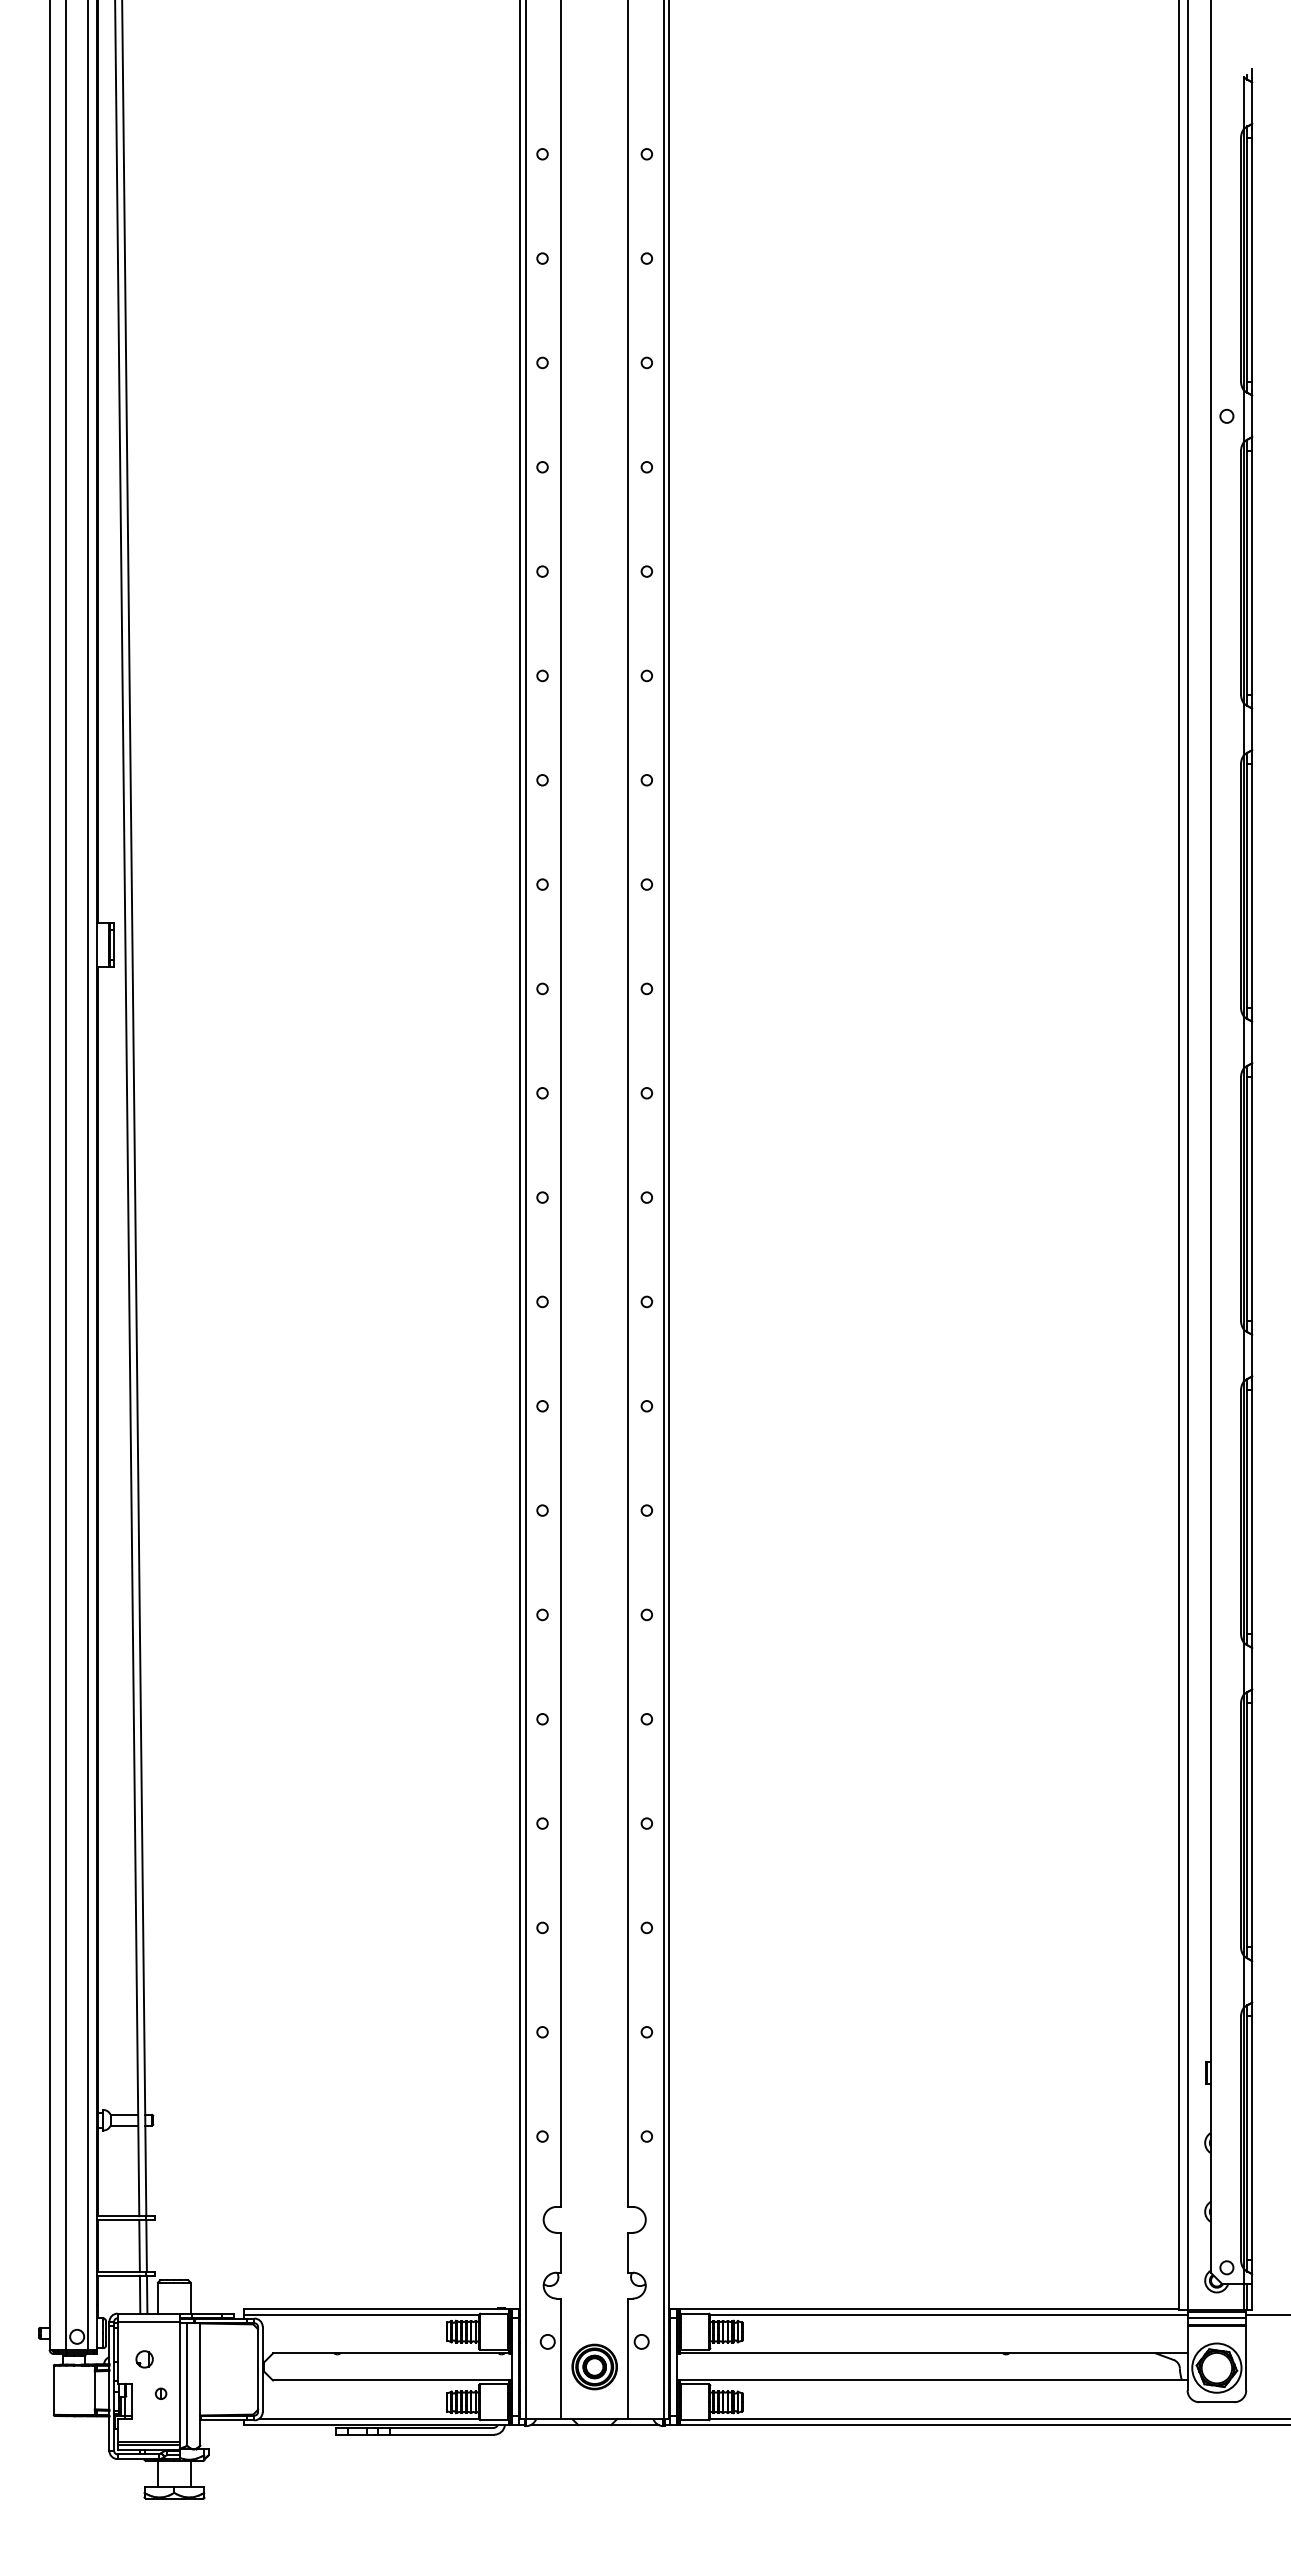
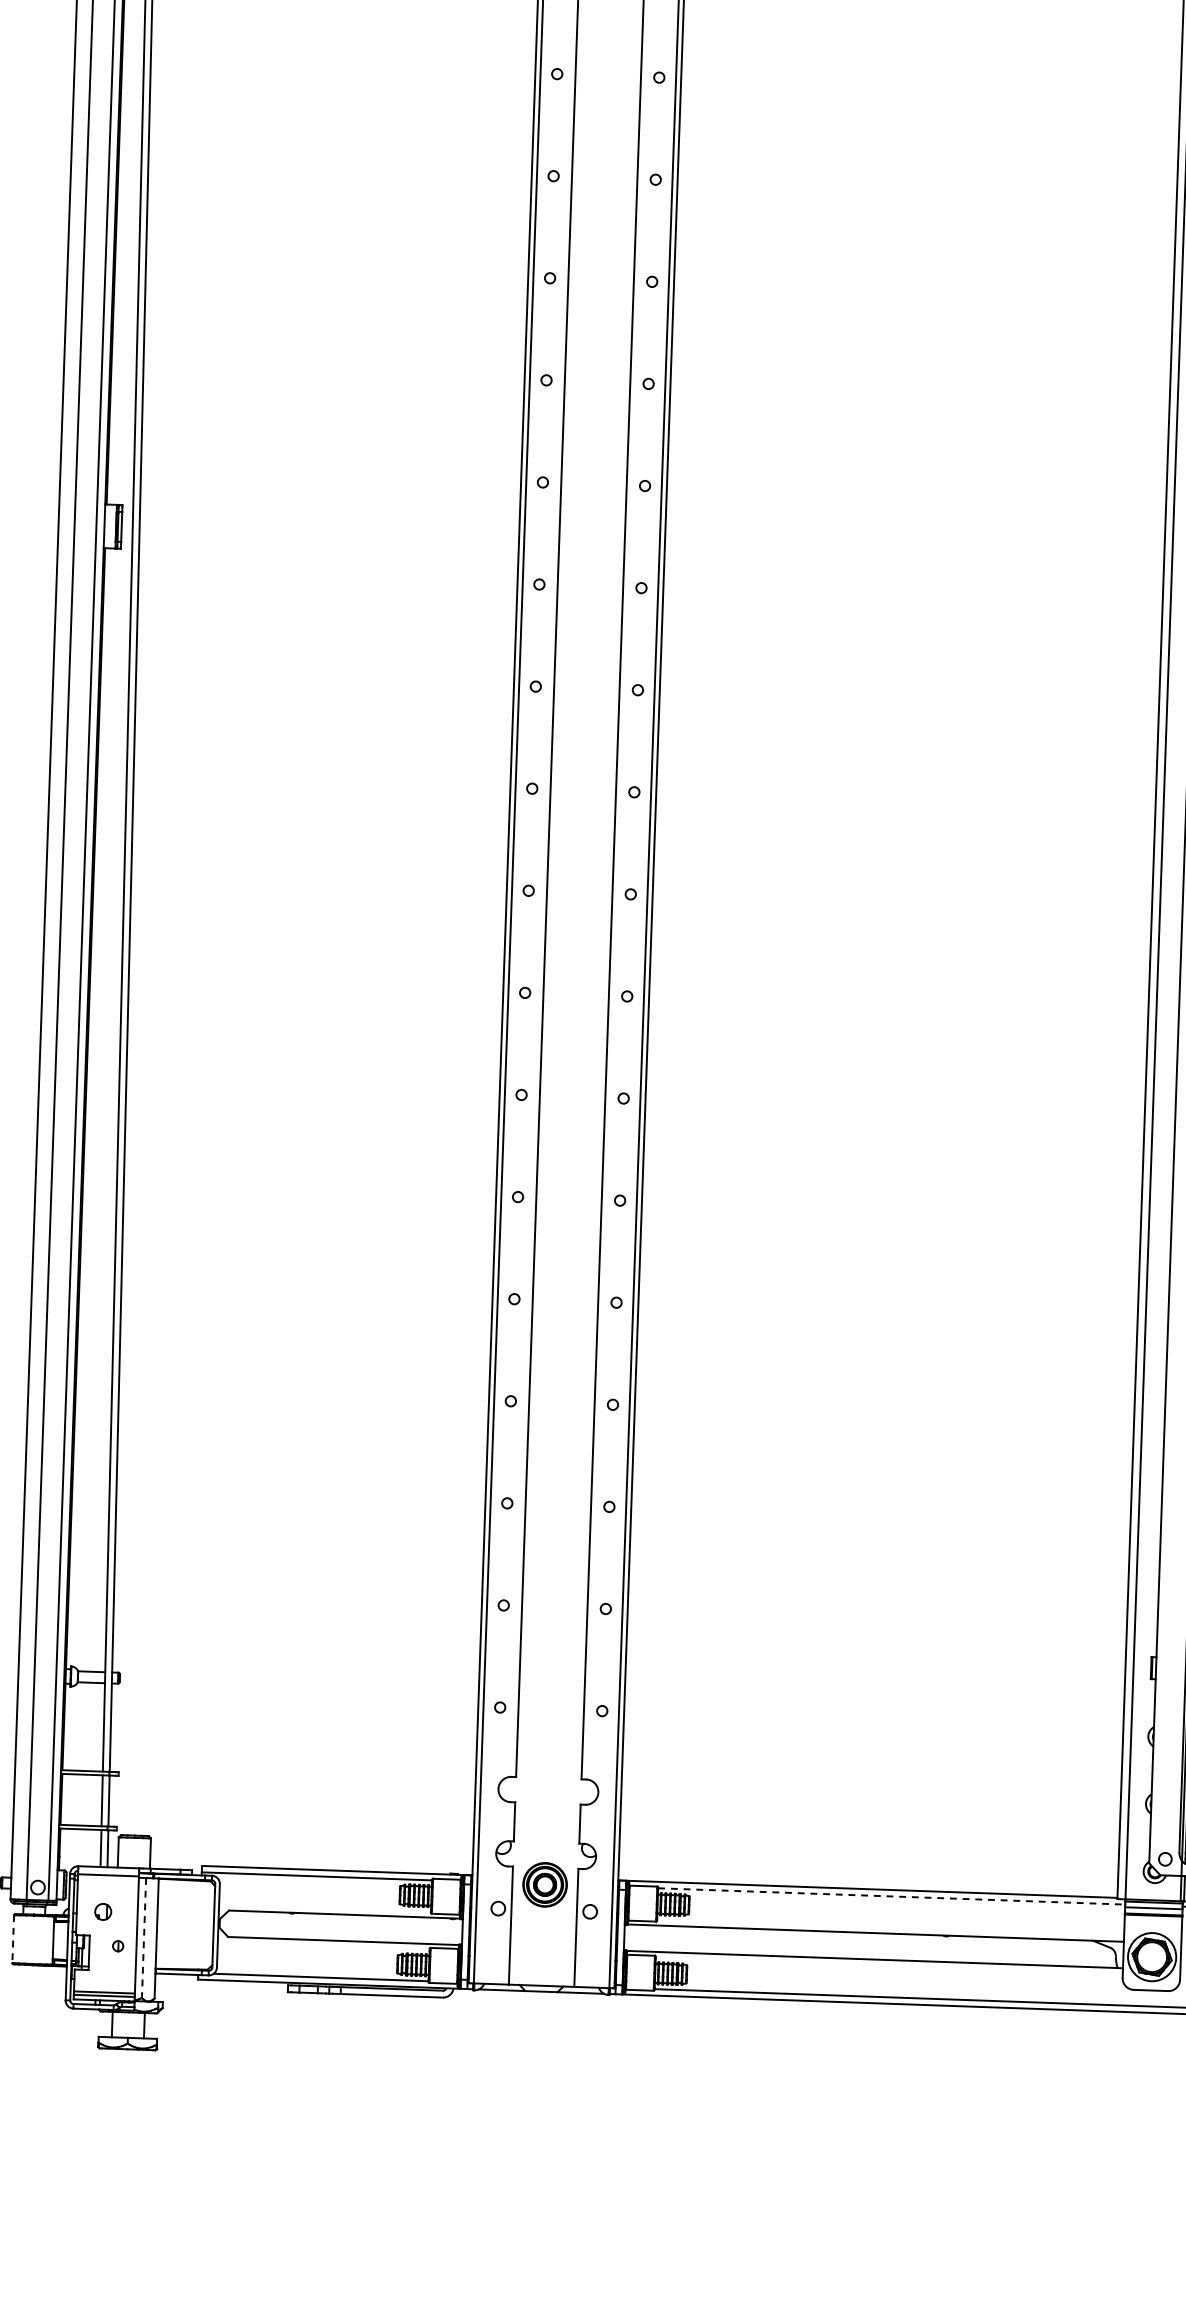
line: (948, 2315) -> (891, 1896), solid -> dashed
part: (594, 2366) -> (544, 1884), moved
line: (187, 2385) -> (144, 1938), solid -> dashed
line: (53, 2390) -> (12, 1939), solid -> dashed

